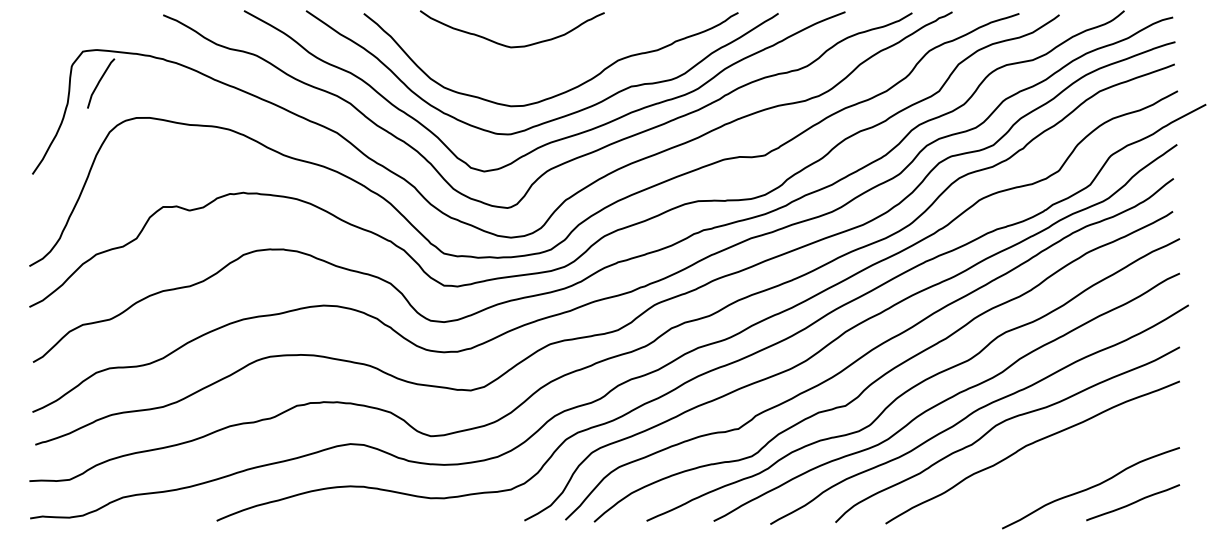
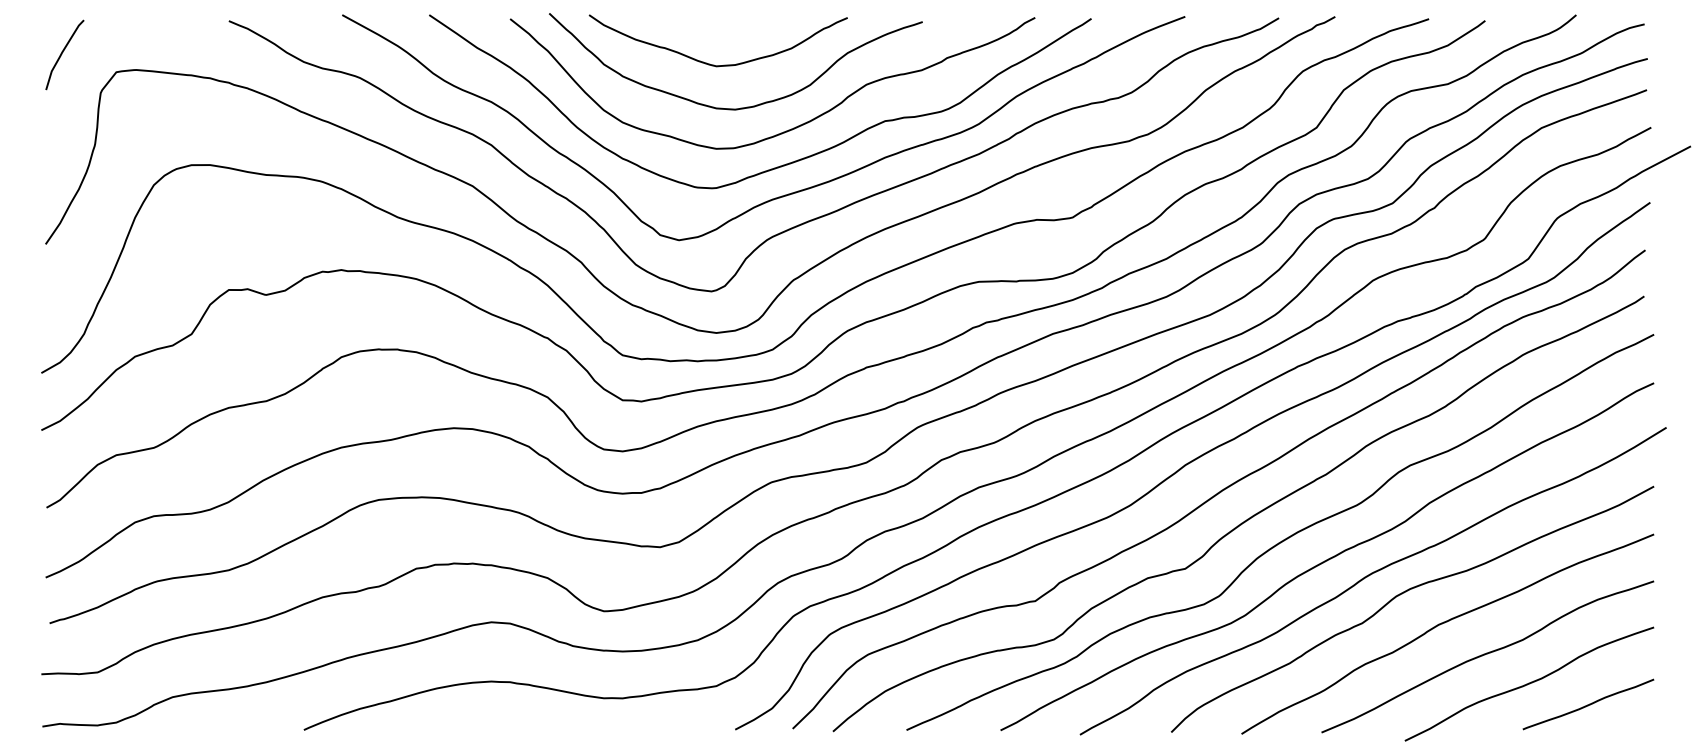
curve: (528, 76) -> (740, 107), added
curve: (99, 83) -> (62, 54), moved
curve: (1061, 467) -> (1487, 654), added

